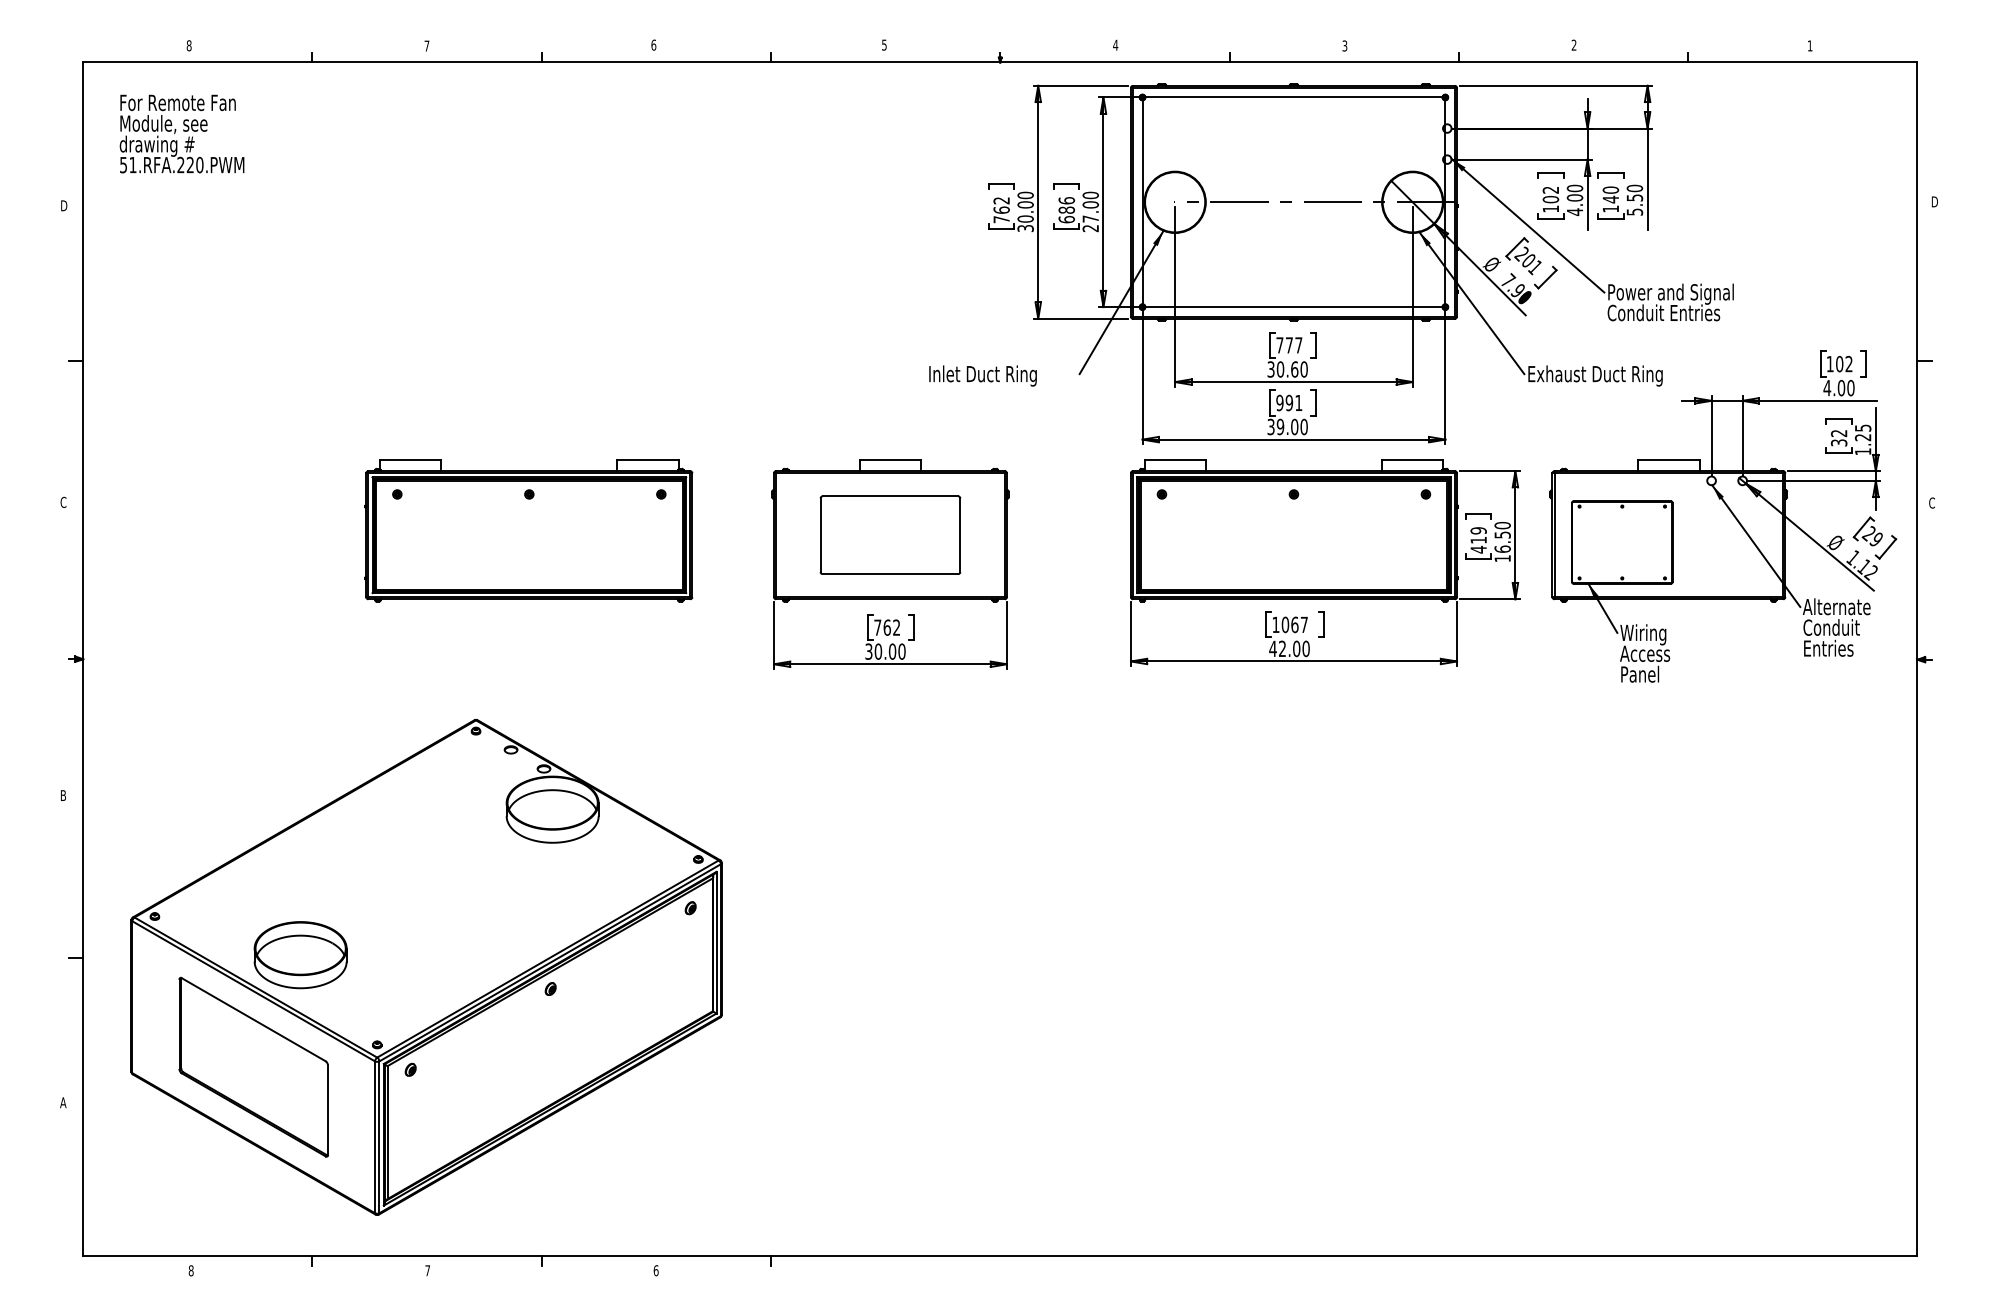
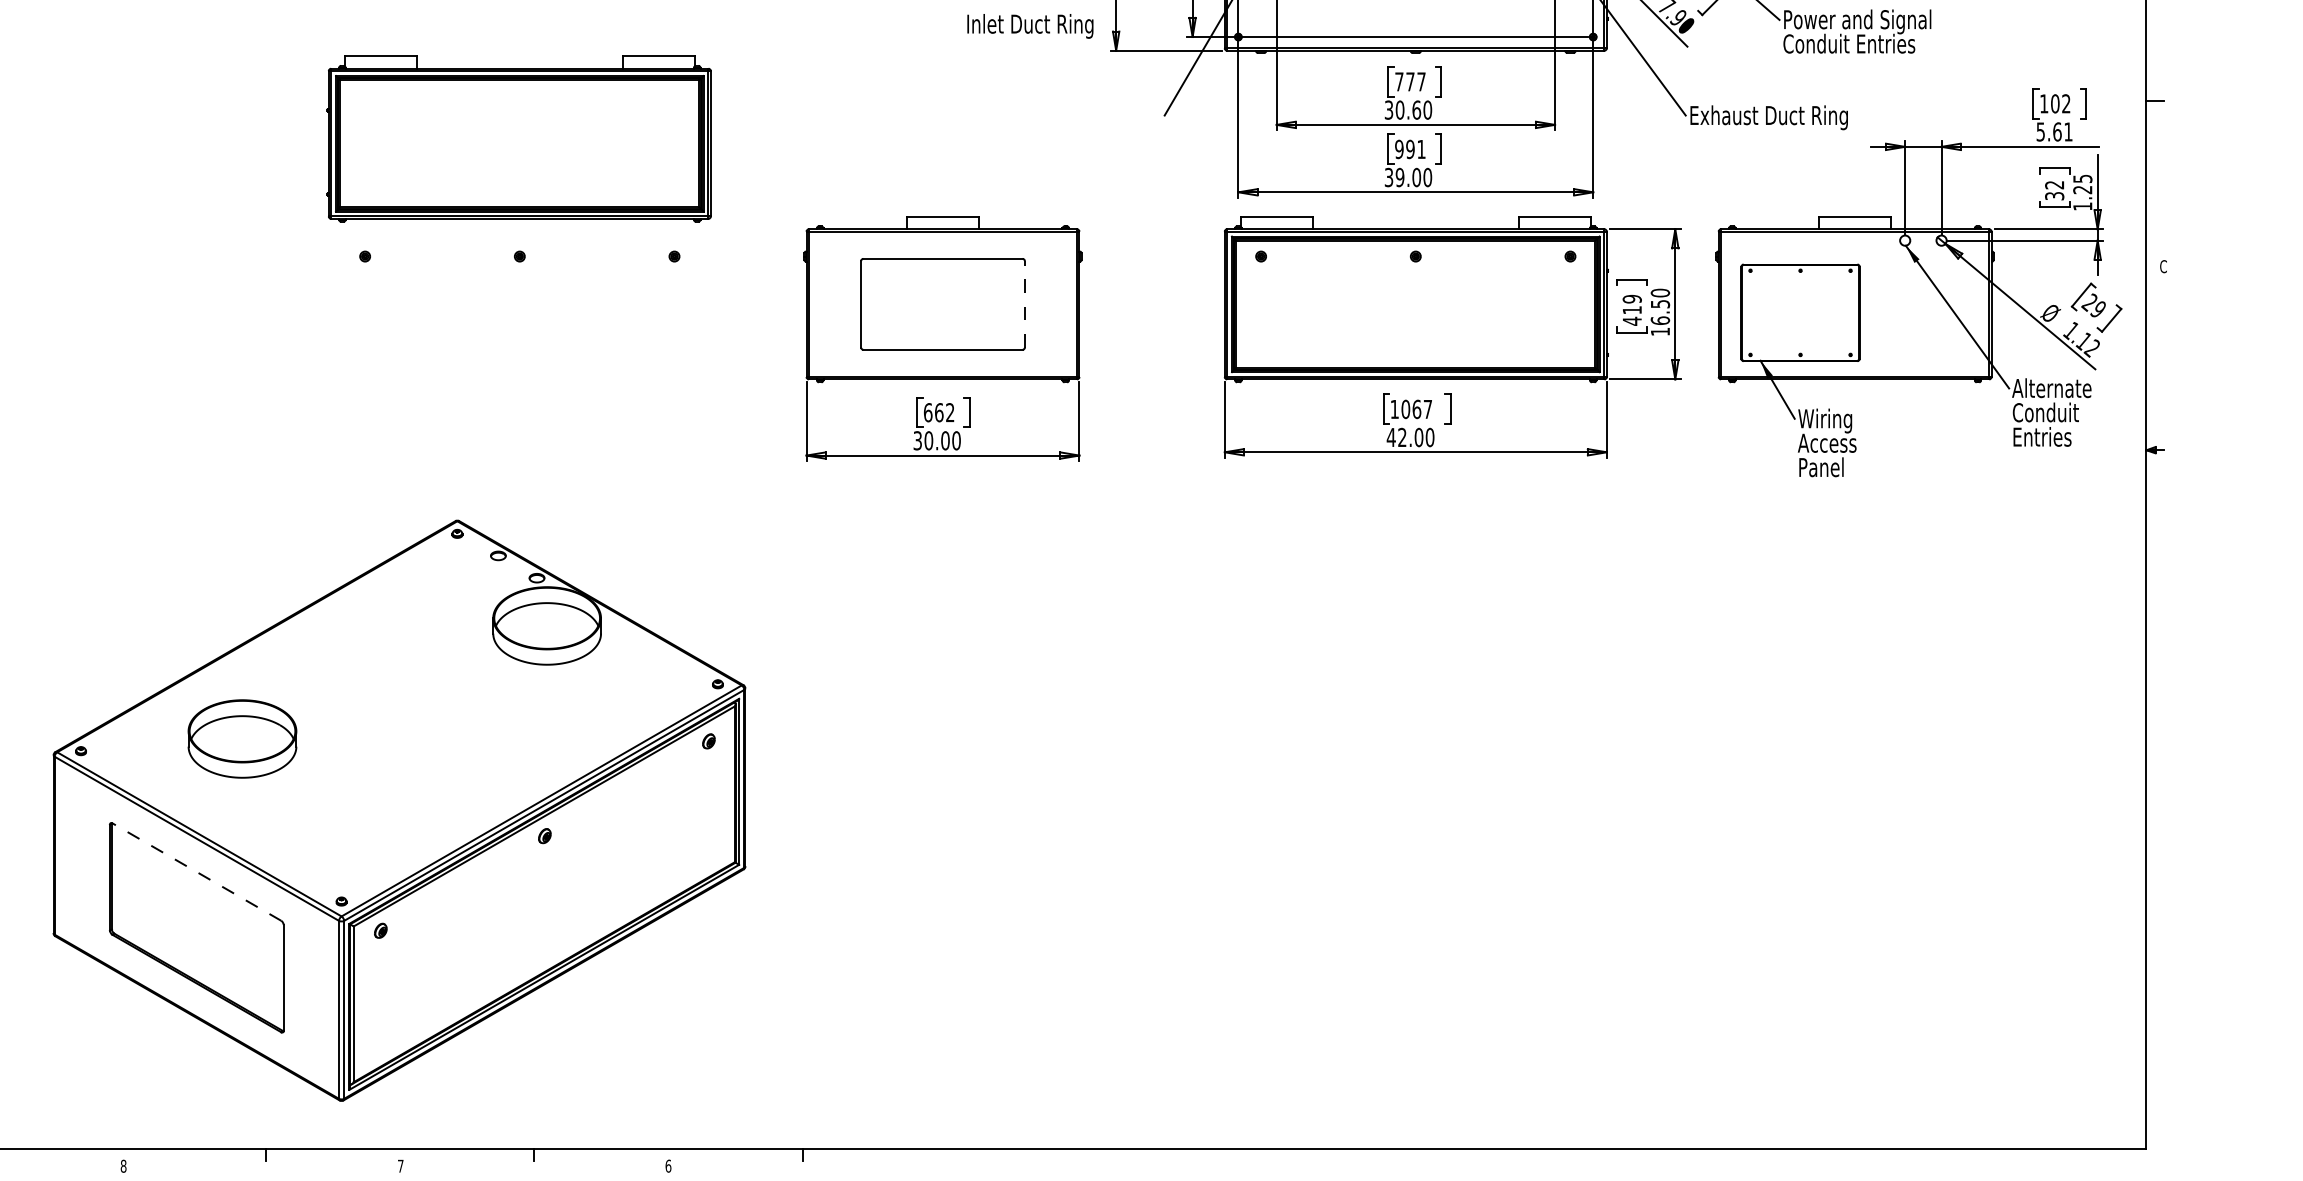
text: (982, 375) -> (1029, 25), moved
text: (1838, 387) -> (2053, 131), 4.00 -> 5.61
part: (528, 530) -> (518, 138), moved
line: (960, 535) -> (1025, 304), solid -> dashed
text: (877, 627) -> (927, 412), 762 -> 662
part: (300, 955) -> (242, 739), moved
line: (253, 1019) -> (196, 871), solid -> dashed

